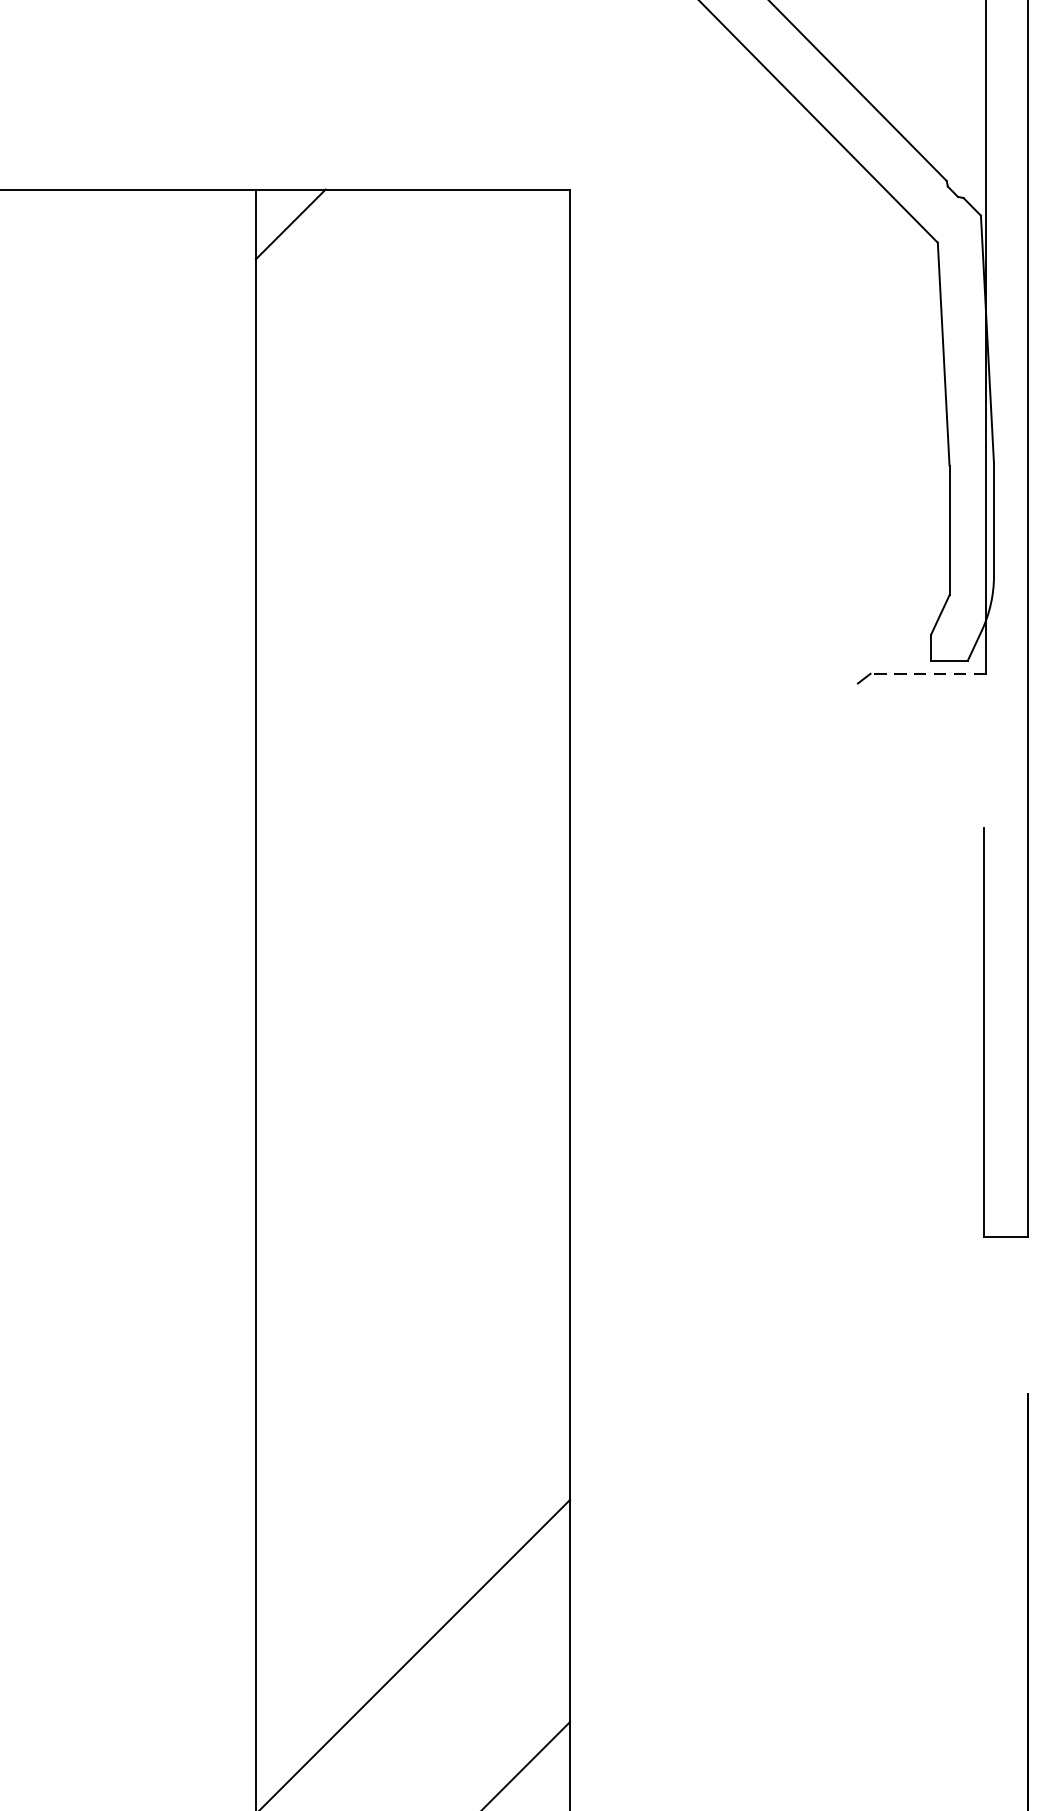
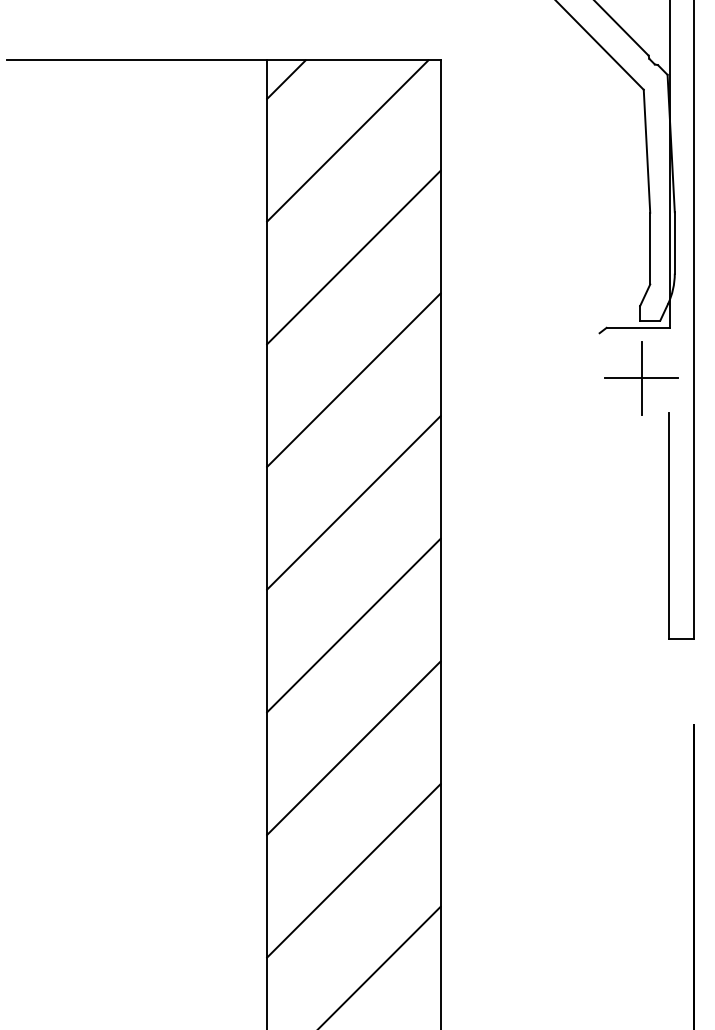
line: (401, 334) -> (347, 140), added
line: (412, 546) -> (353, 257), added
line: (928, 673) -> (638, 327), dashed -> solid
part: (933, 765) -> (641, 378), added
line: (412, 767) -> (353, 379), added
line: (412, 990) -> (353, 502), added
line: (412, 1212) -> (353, 625), added
line: (412, 1433) -> (353, 747), added

